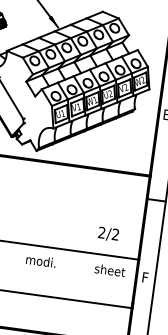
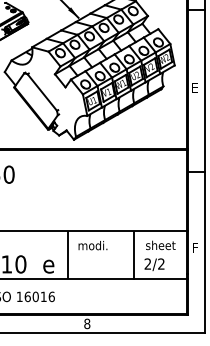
text: (108, 234) -> (154, 264), moved
line: (14, 266) -> (68, 254), added
line: (81, 275) -> (133, 254), added

